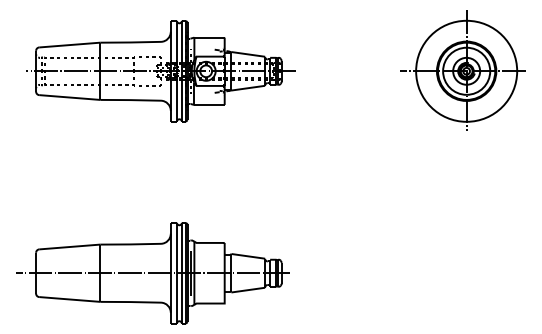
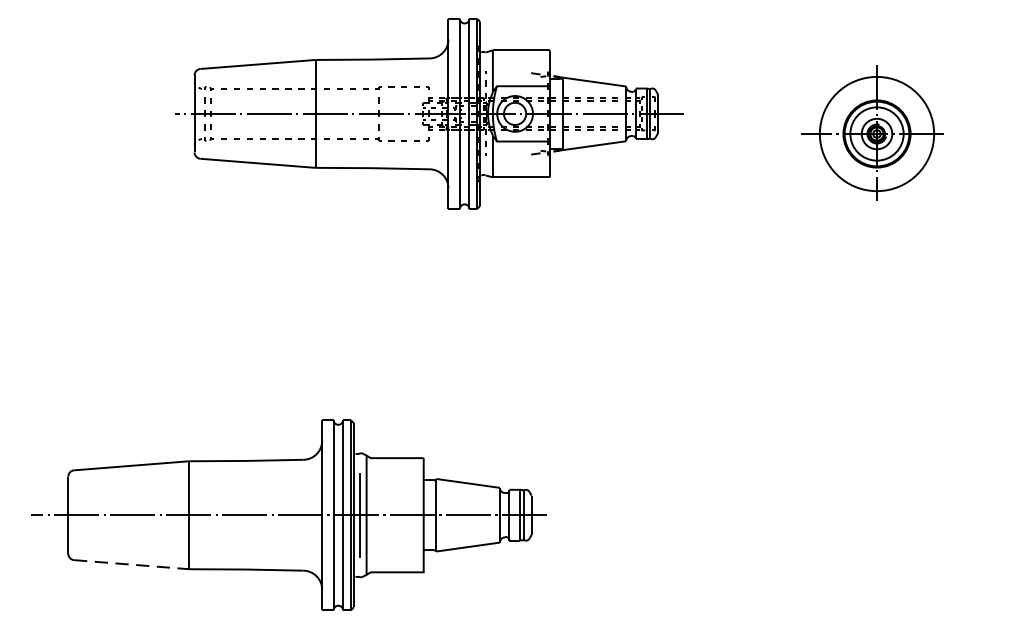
part: (462, 70) -> (871, 133), size x0.6
part: (160, 71) -> (429, 114), moved
line: (69, 299) -> (131, 564), solid -> dashed

